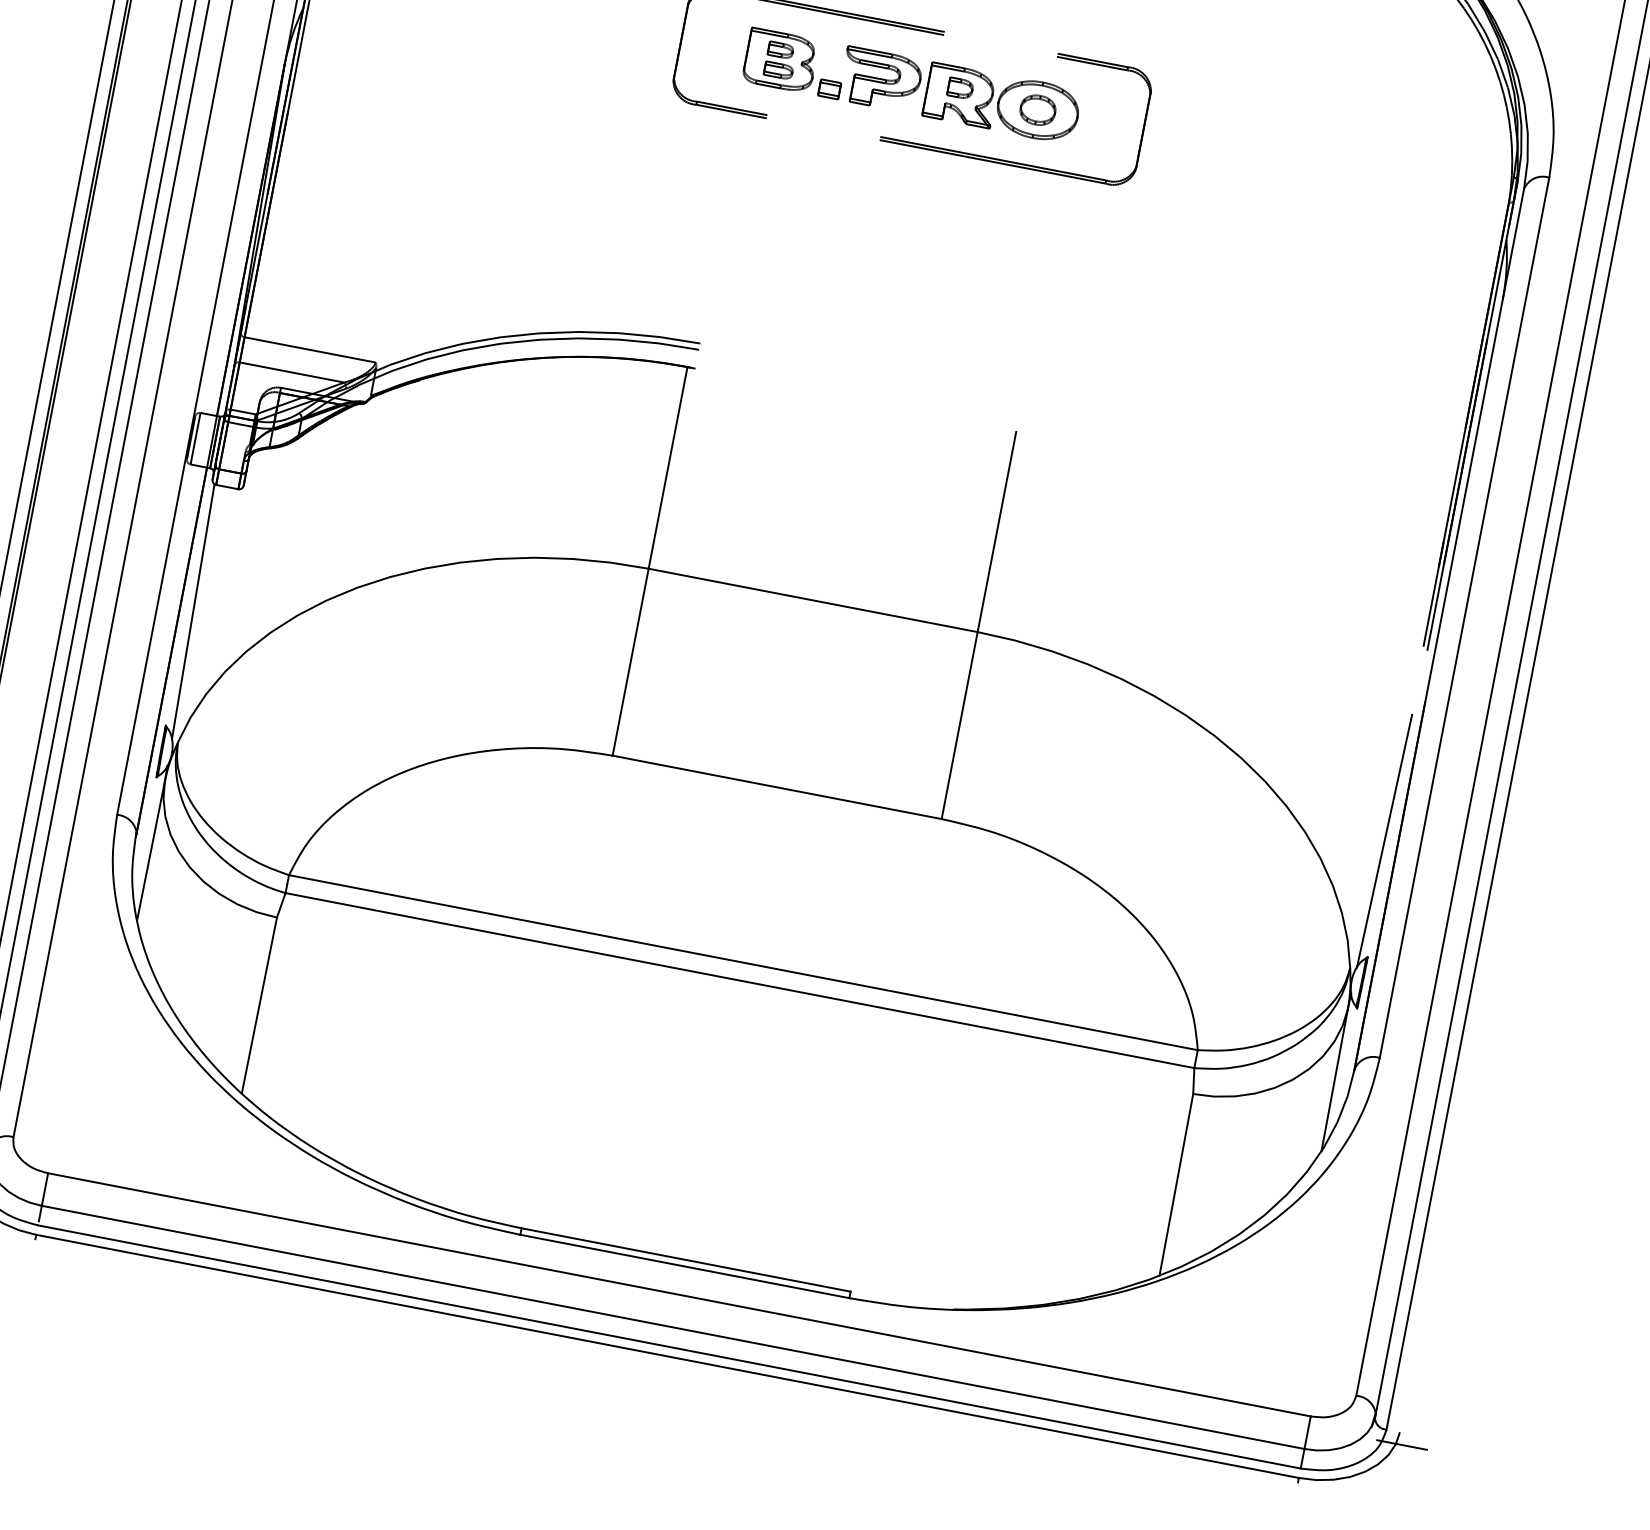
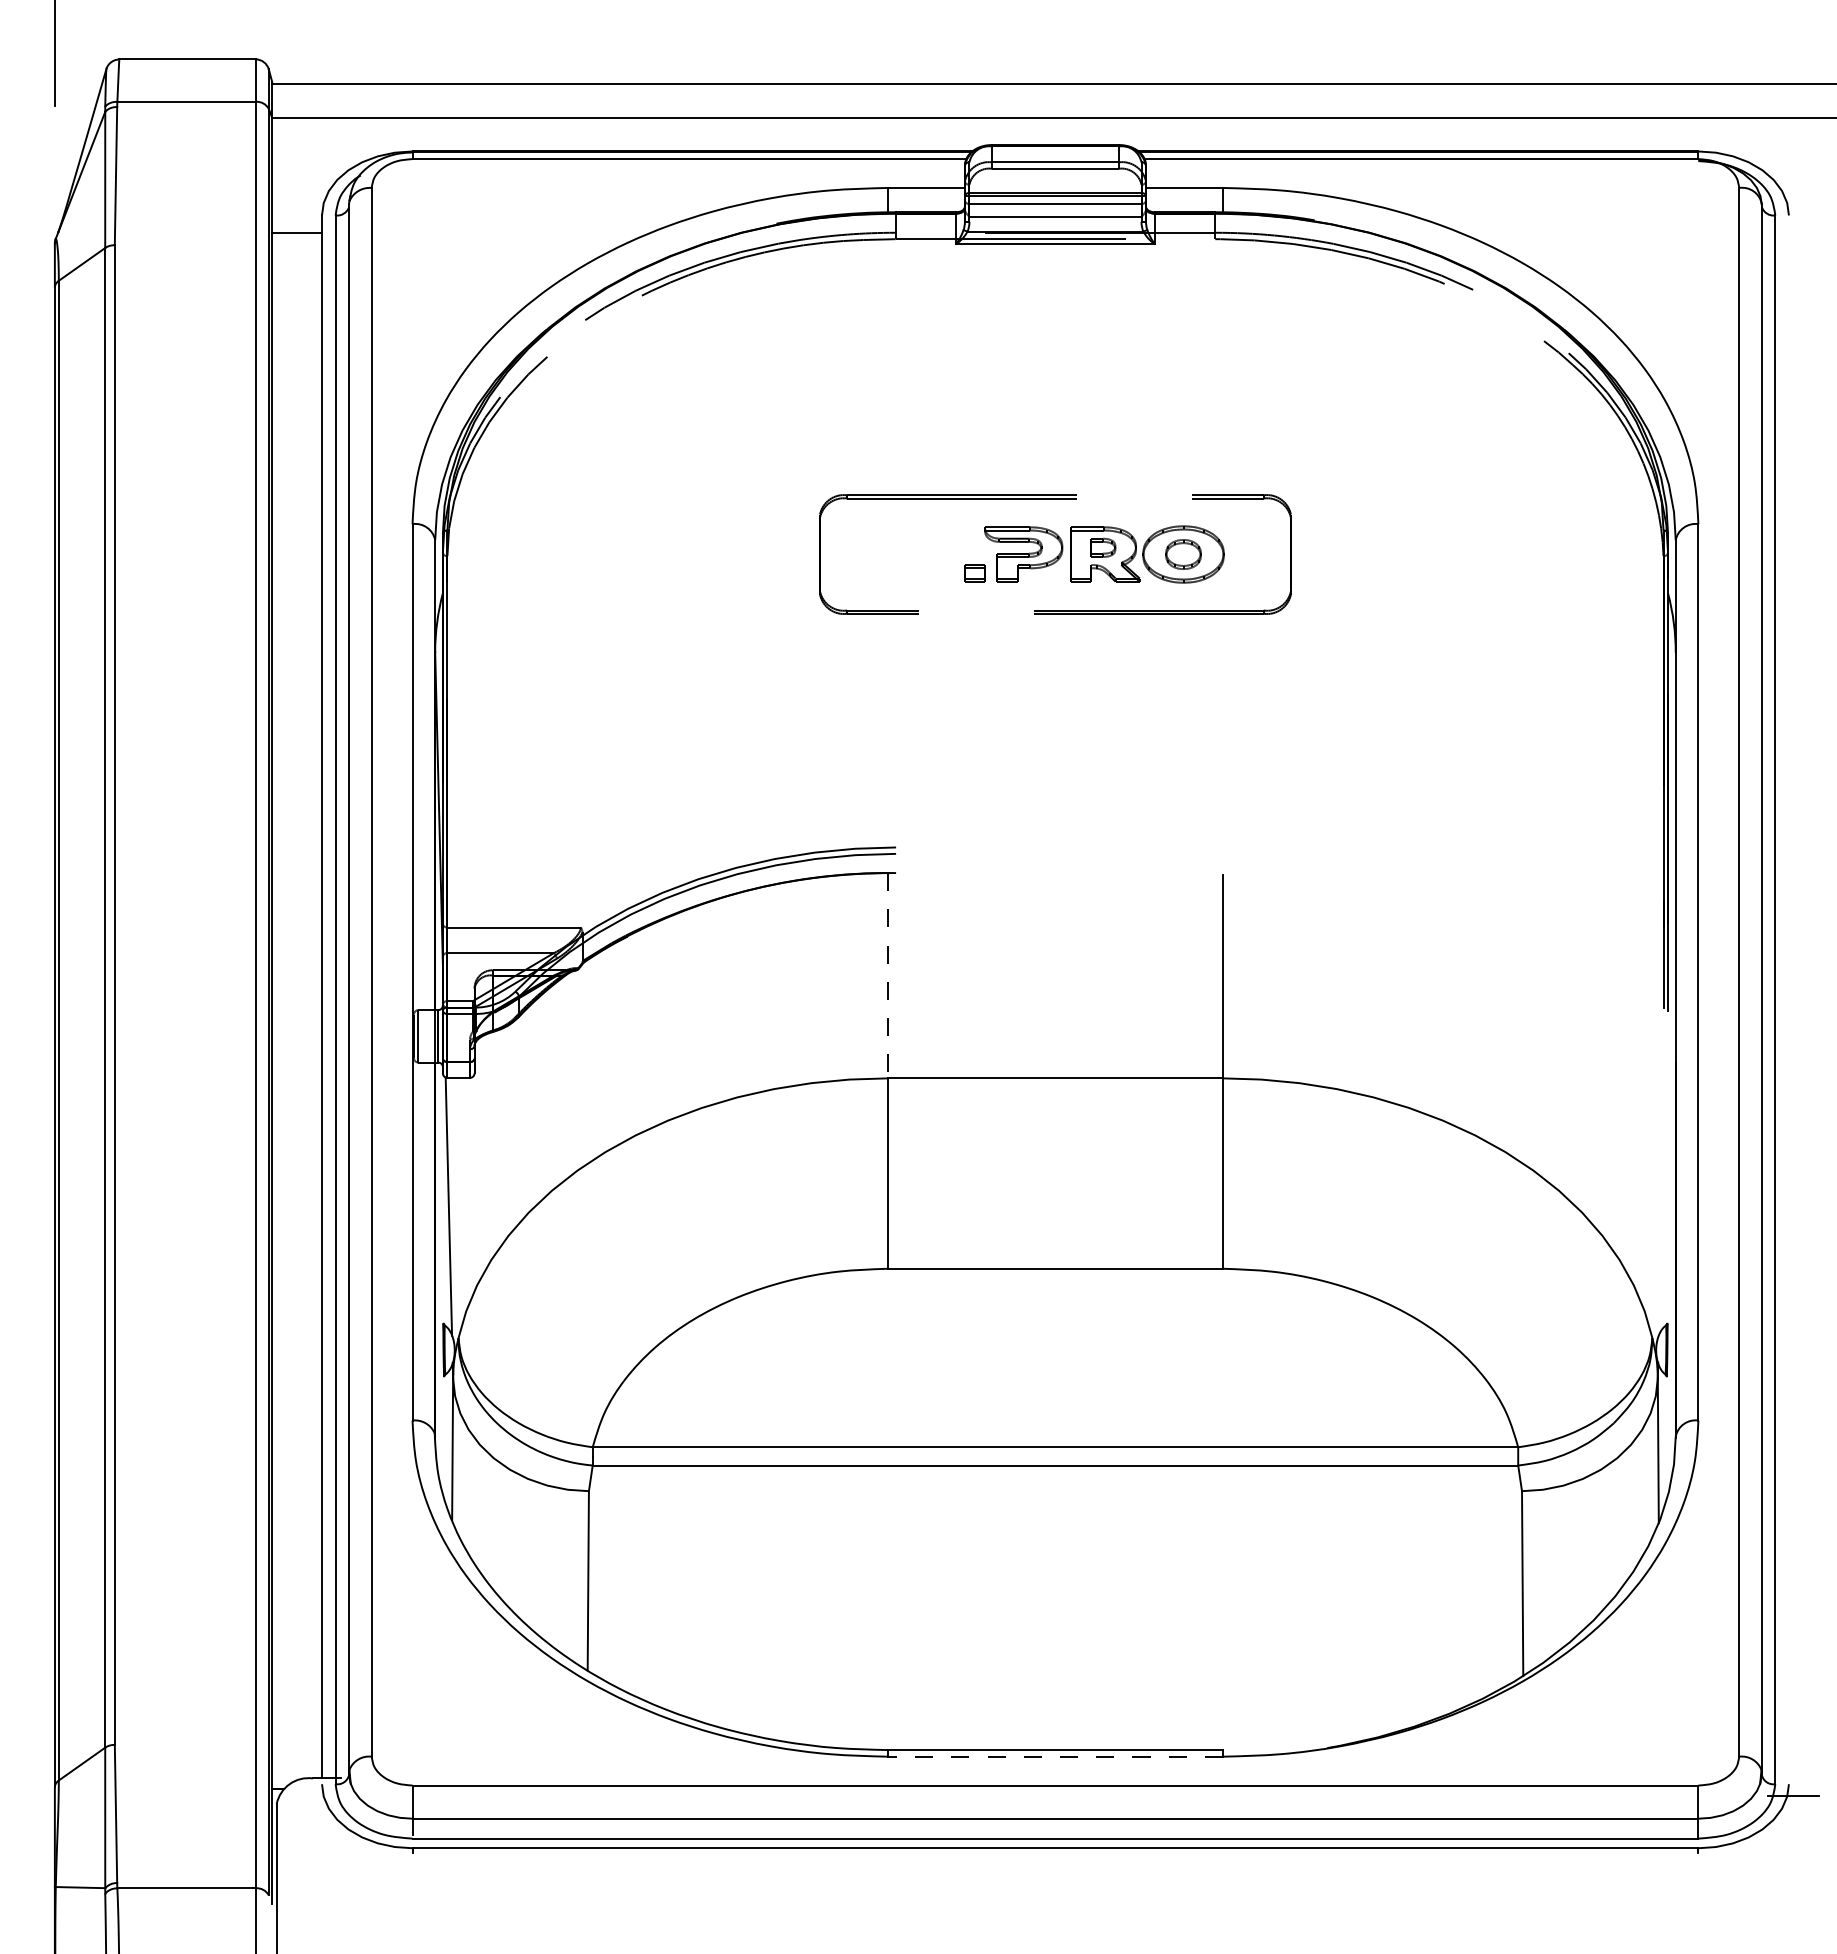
part: (780, 60) -> (921, 554), removed
line: (667, 467) -> (887, 975), solid -> dashed
line: (1384, 840) -> (1661, 1206), removed
line: (684, 1266) -> (1055, 1756), solid -> dashed

